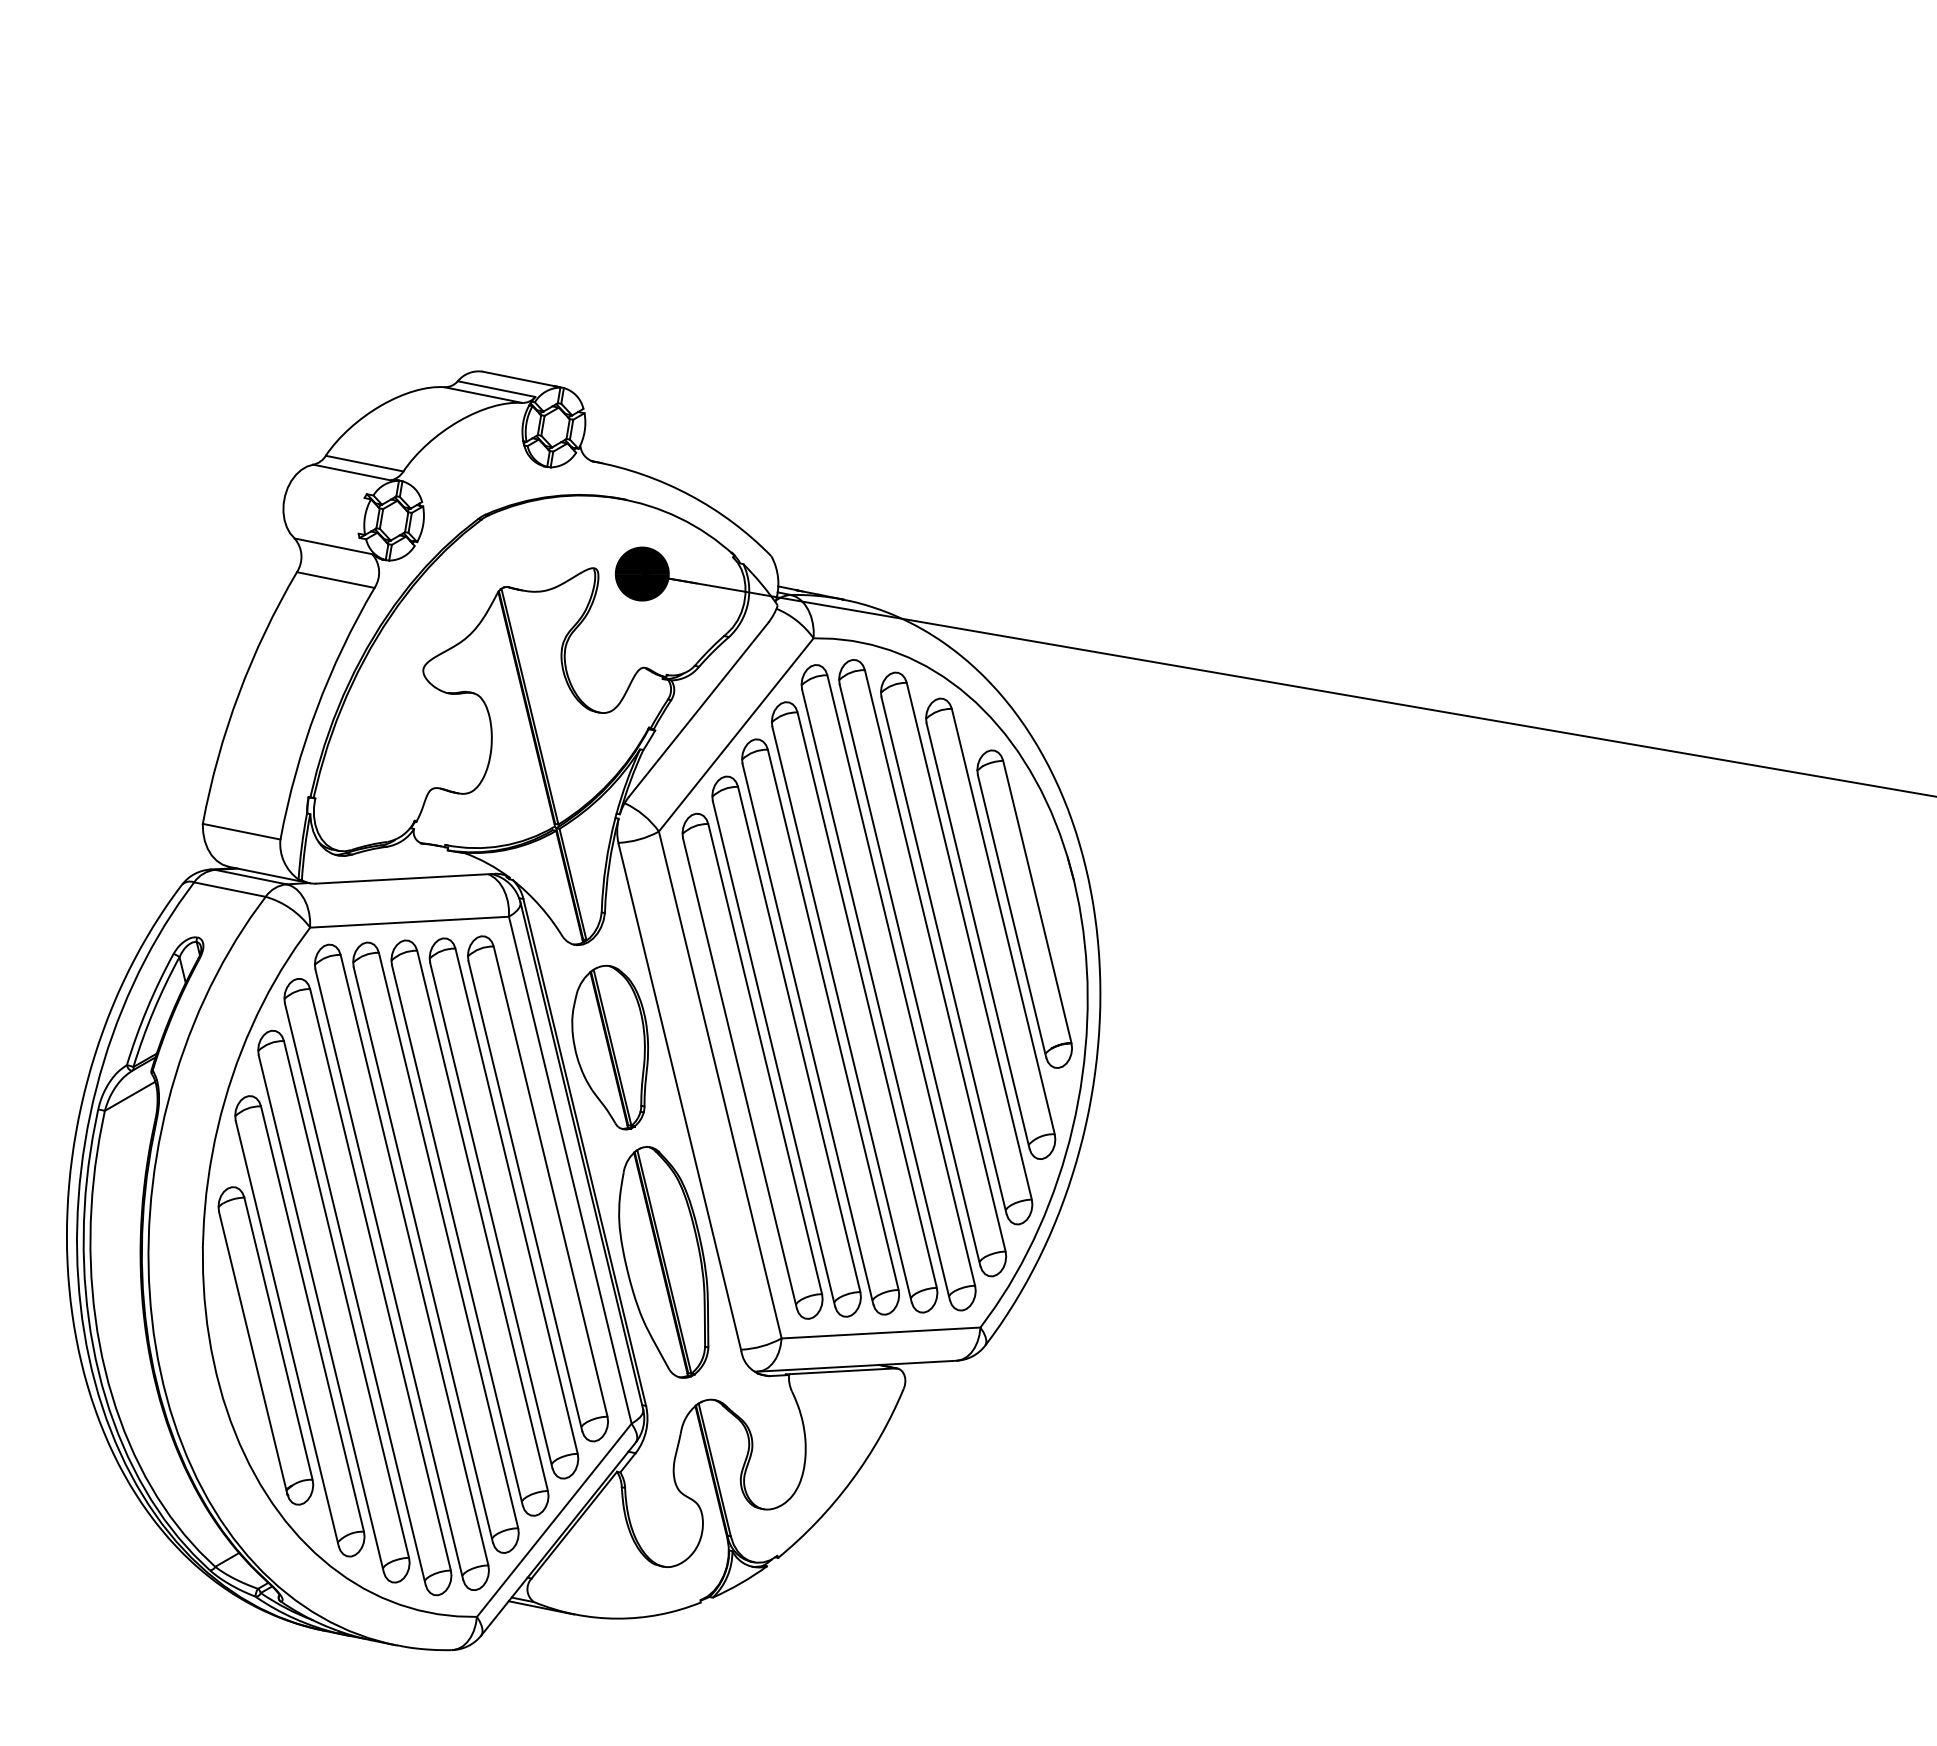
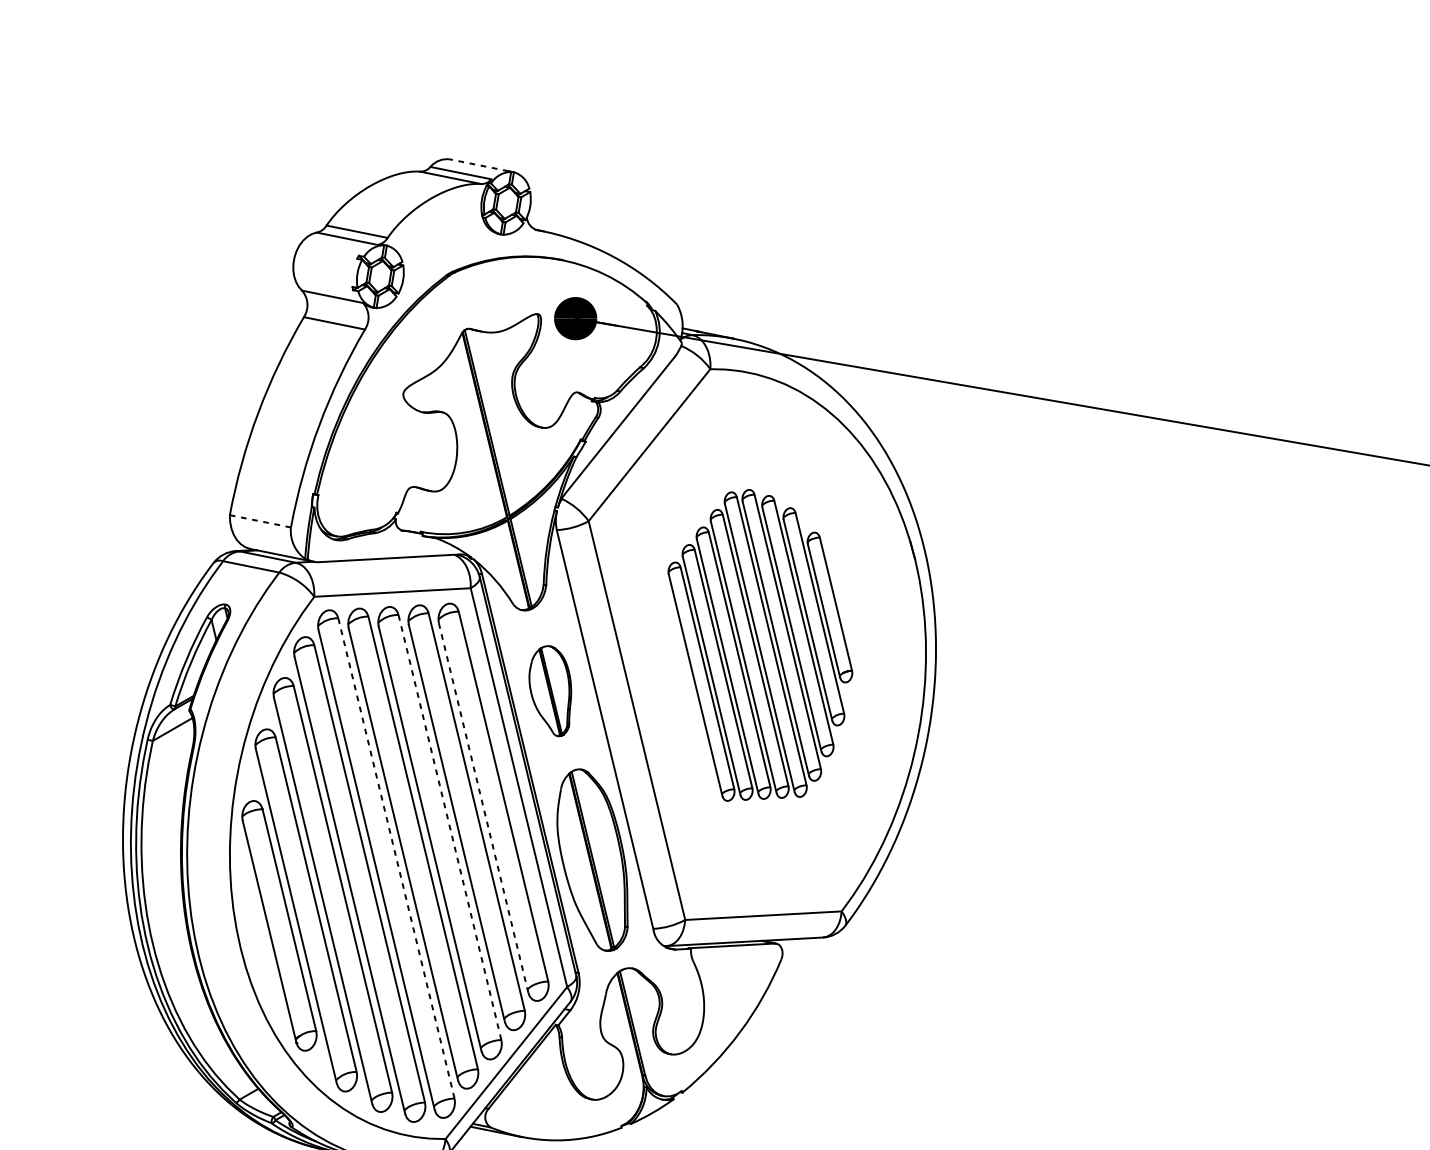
line: (519, 379) -> (479, 165), solid -> dashed
line: (241, 831) -> (260, 521), solid -> dashed
part: (876, 989) -> (759, 645), size x0.6
part: (609, 1047) -> (549, 691), size x0.7
line: (525, 1196) -> (483, 808), solid -> dashed
line: (482, 1220) -> (449, 827), solid -> dashed
line: (414, 1260) -> (396, 858), solid -> dashed

